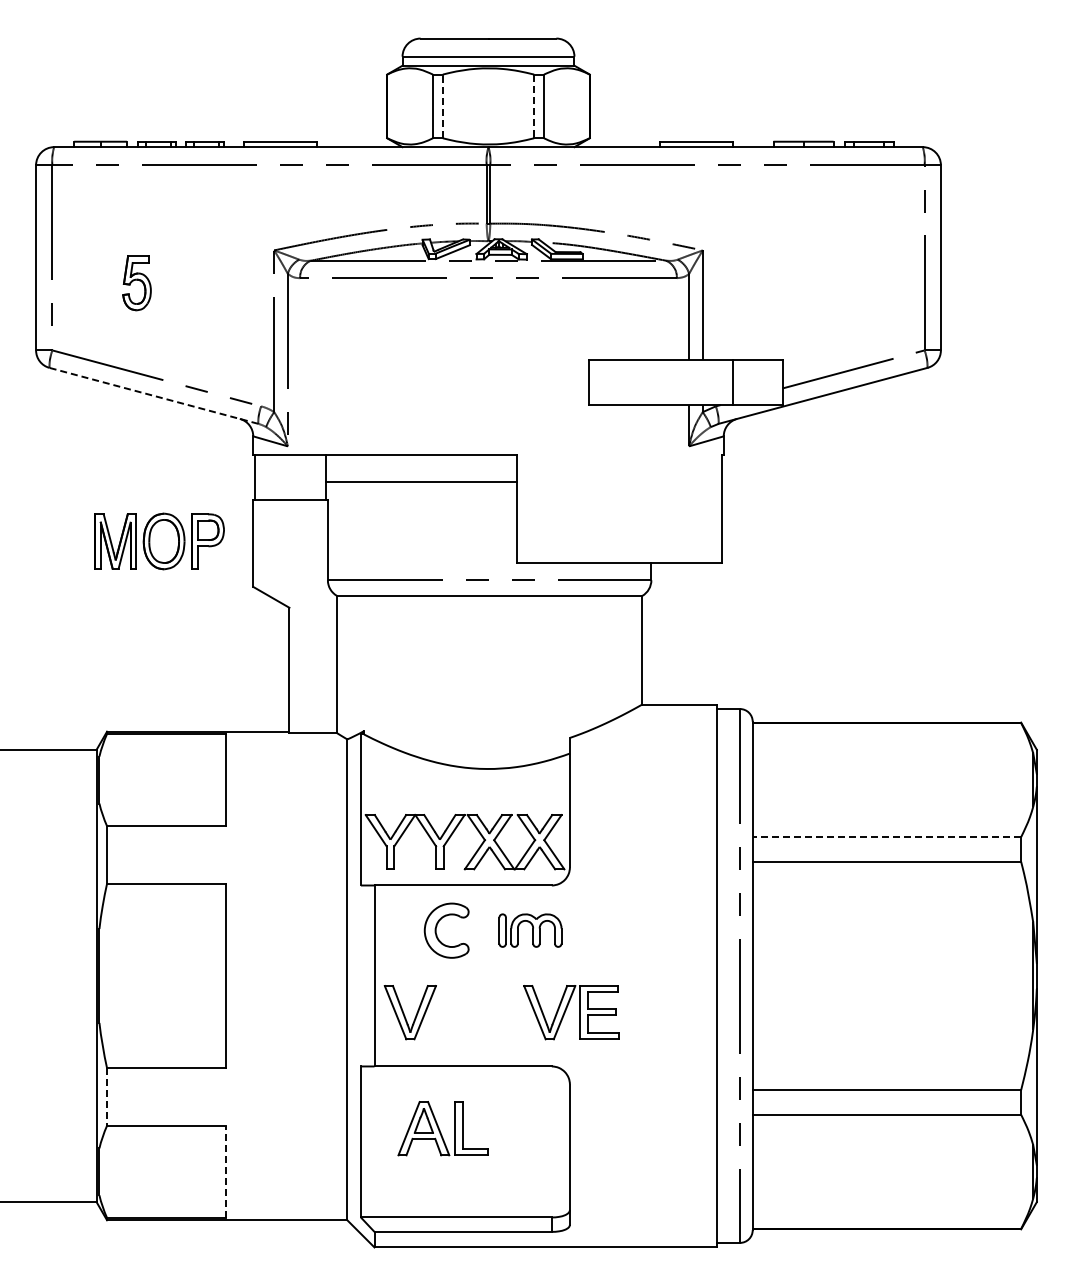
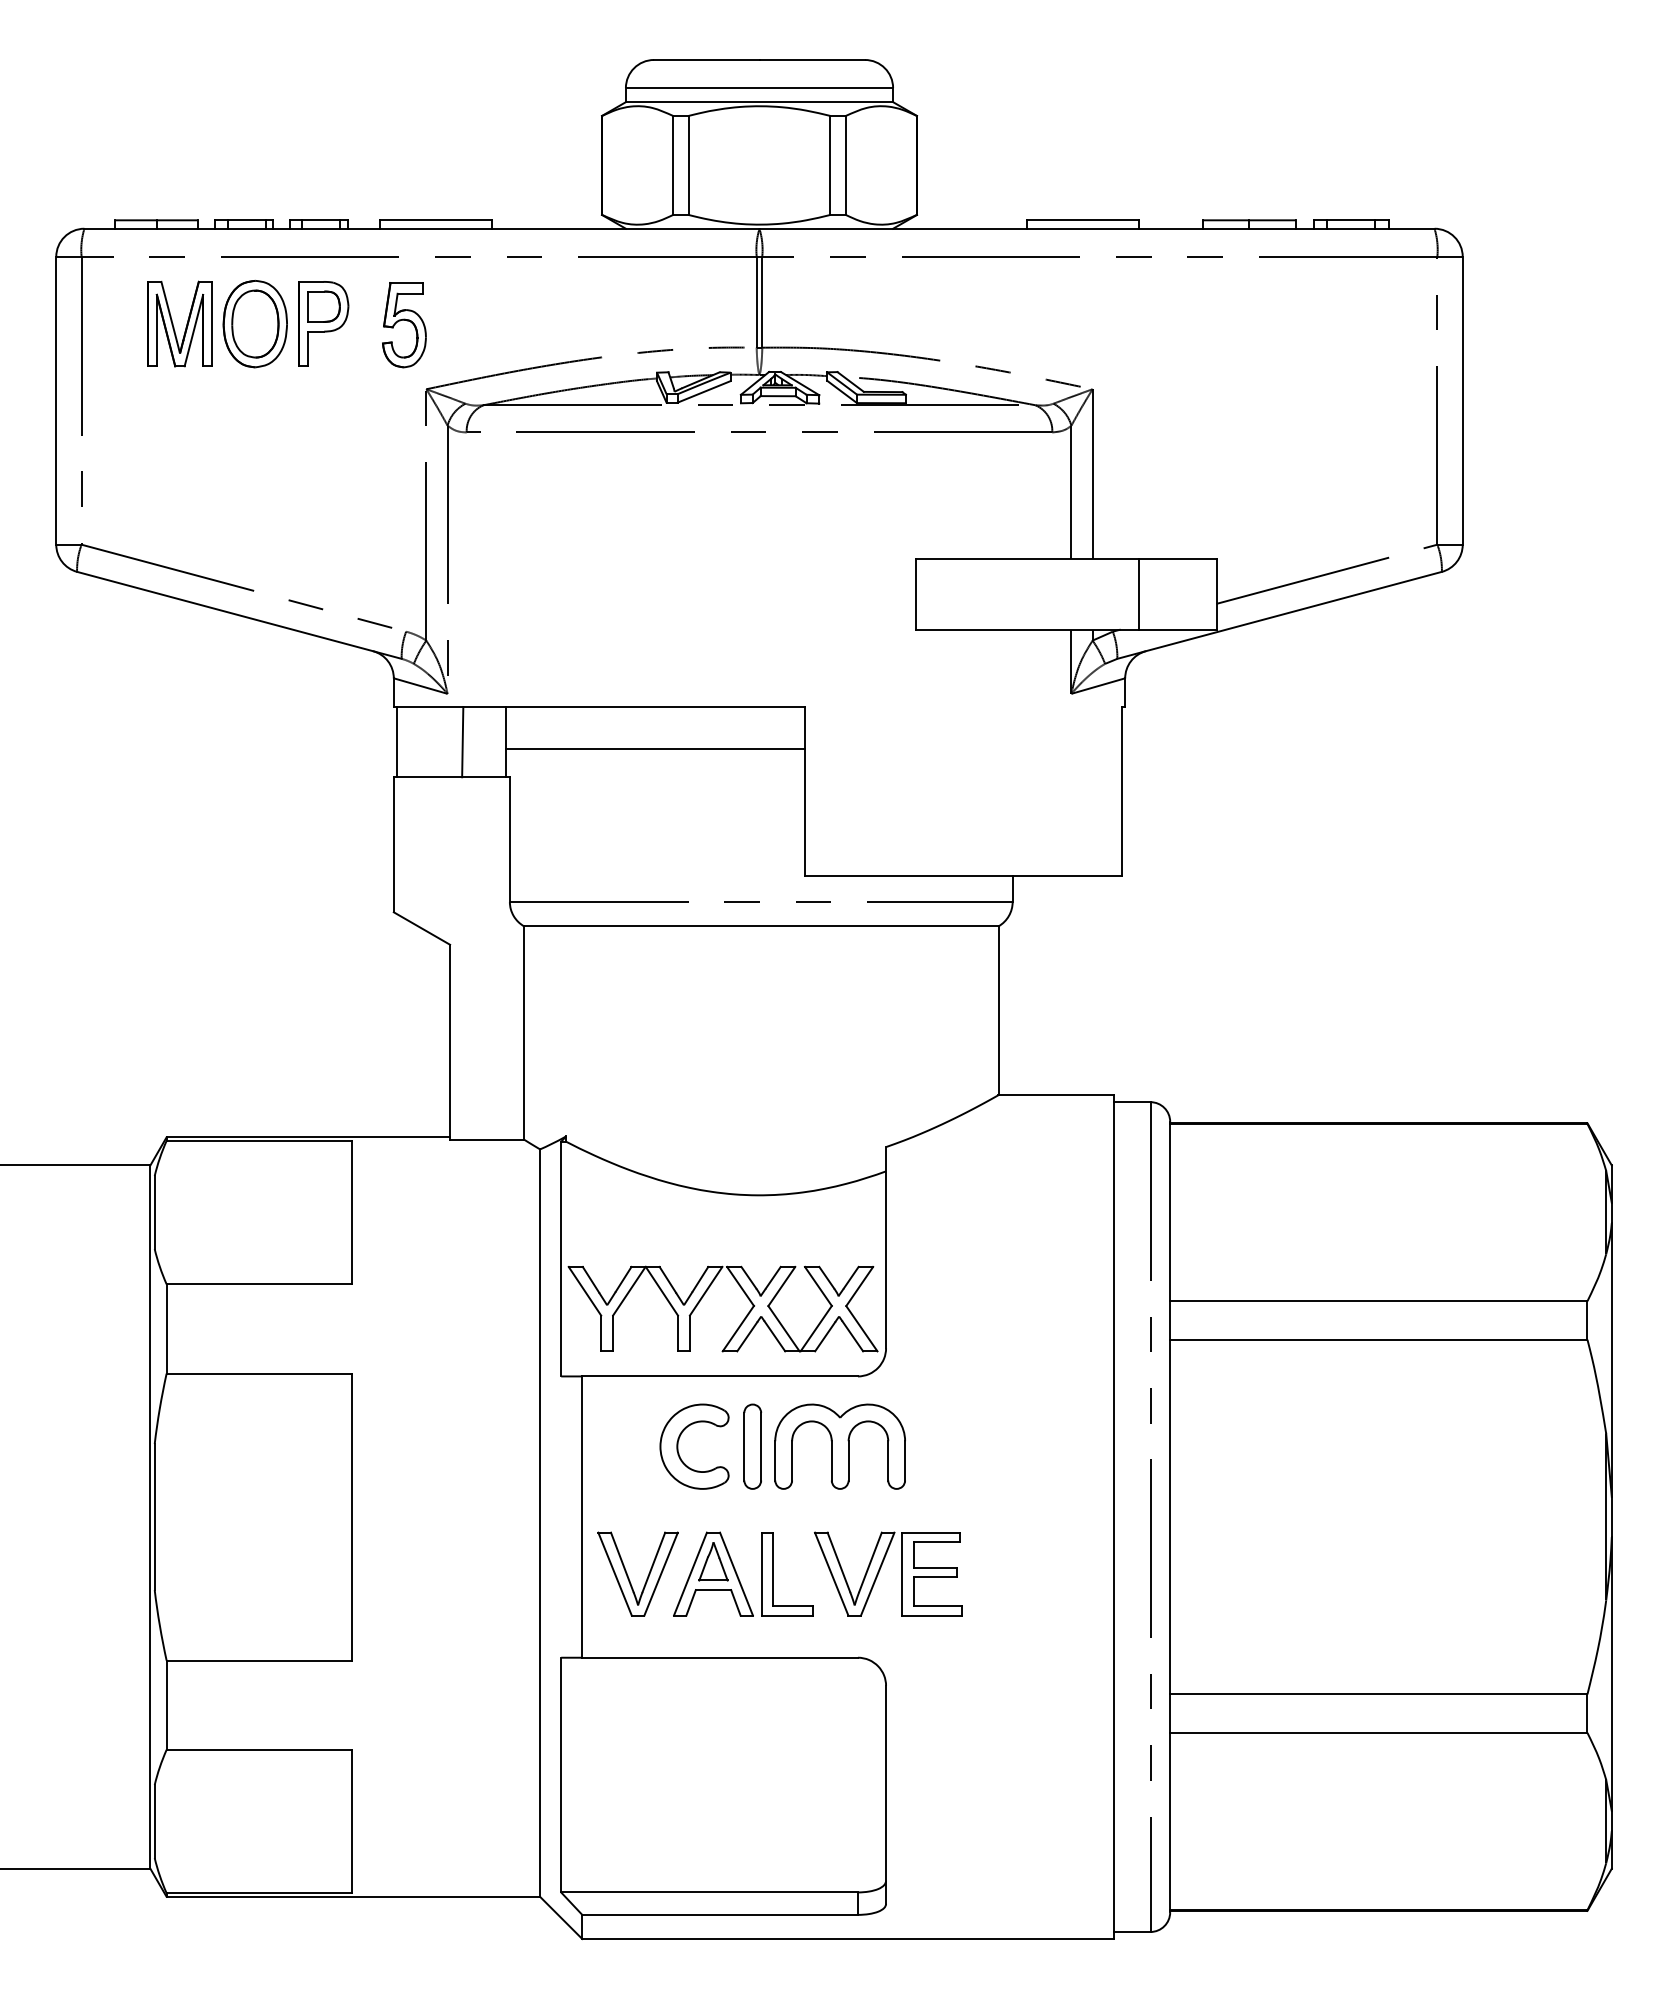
line: (442, 106) -> (687, 165), dashed -> solid
line: (534, 106) -> (831, 165), dashed -> solid
part: (136, 283) -> (403, 325), moved
line: (153, 395) -> (238, 614), dashed -> solid
line: (297, 477) -> (462, 742), added
part: (159, 541) -> (248, 324), moved
line: (886, 837) -> (1378, 1301), dashed -> solid
part: (530, 930) -> (824, 1446), size x1.67
line: (107, 1096) -> (167, 1704), dashed -> solid
part: (442, 1128) -> (742, 1573), moved
line: (226, 1171) -> (352, 1821), dashed -> solid

